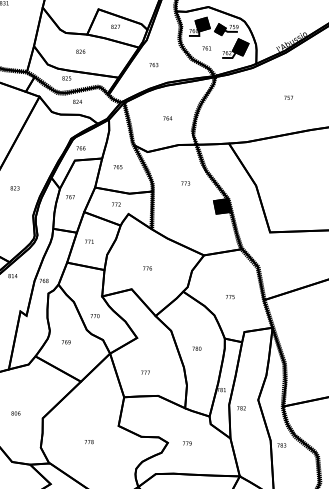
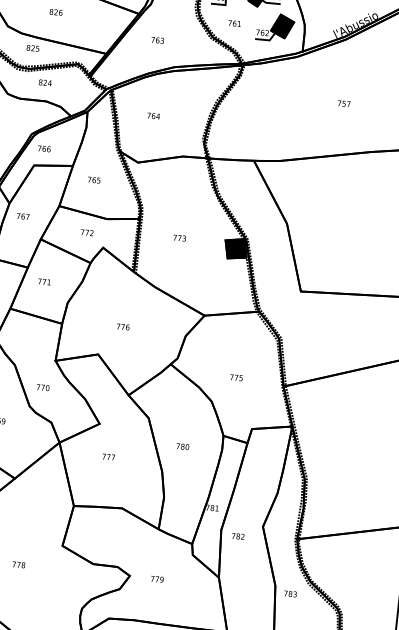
text: (167, 118) -> (153, 116), moved
text: (185, 183) -> (179, 238), moved
text: (145, 372) -> (108, 456), moved

